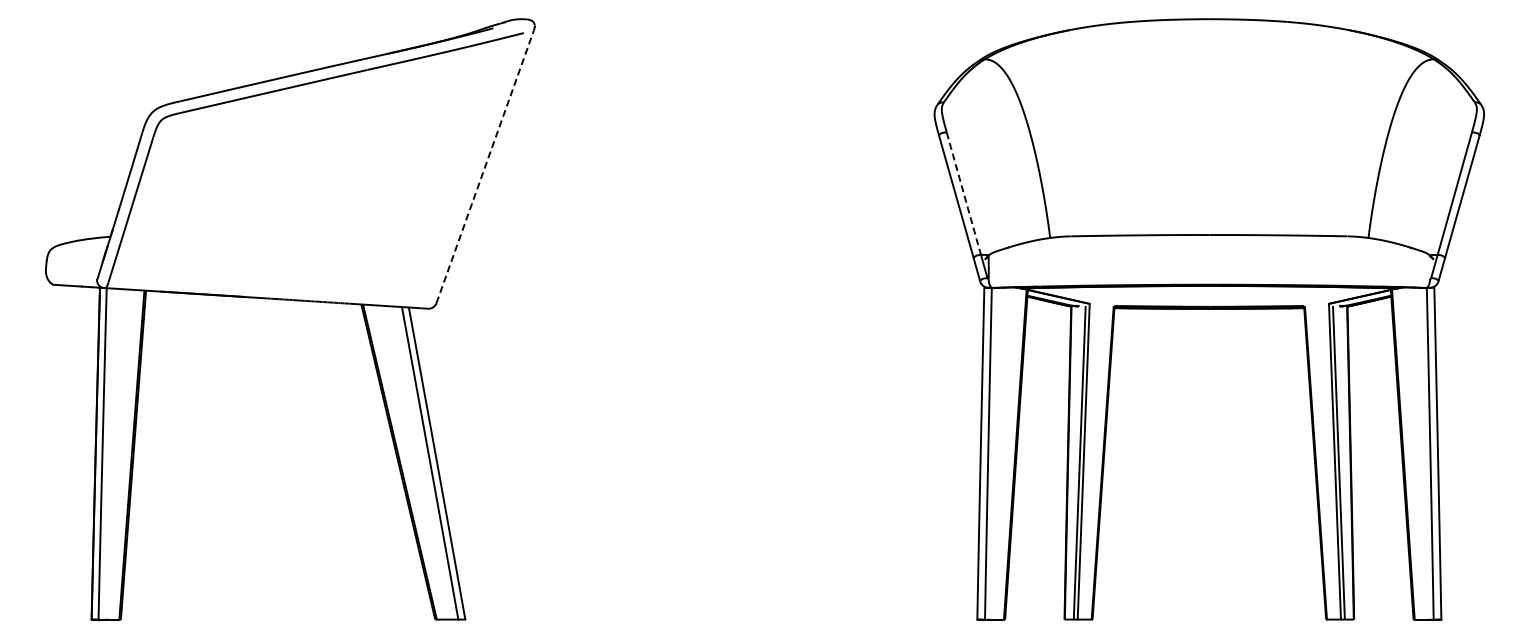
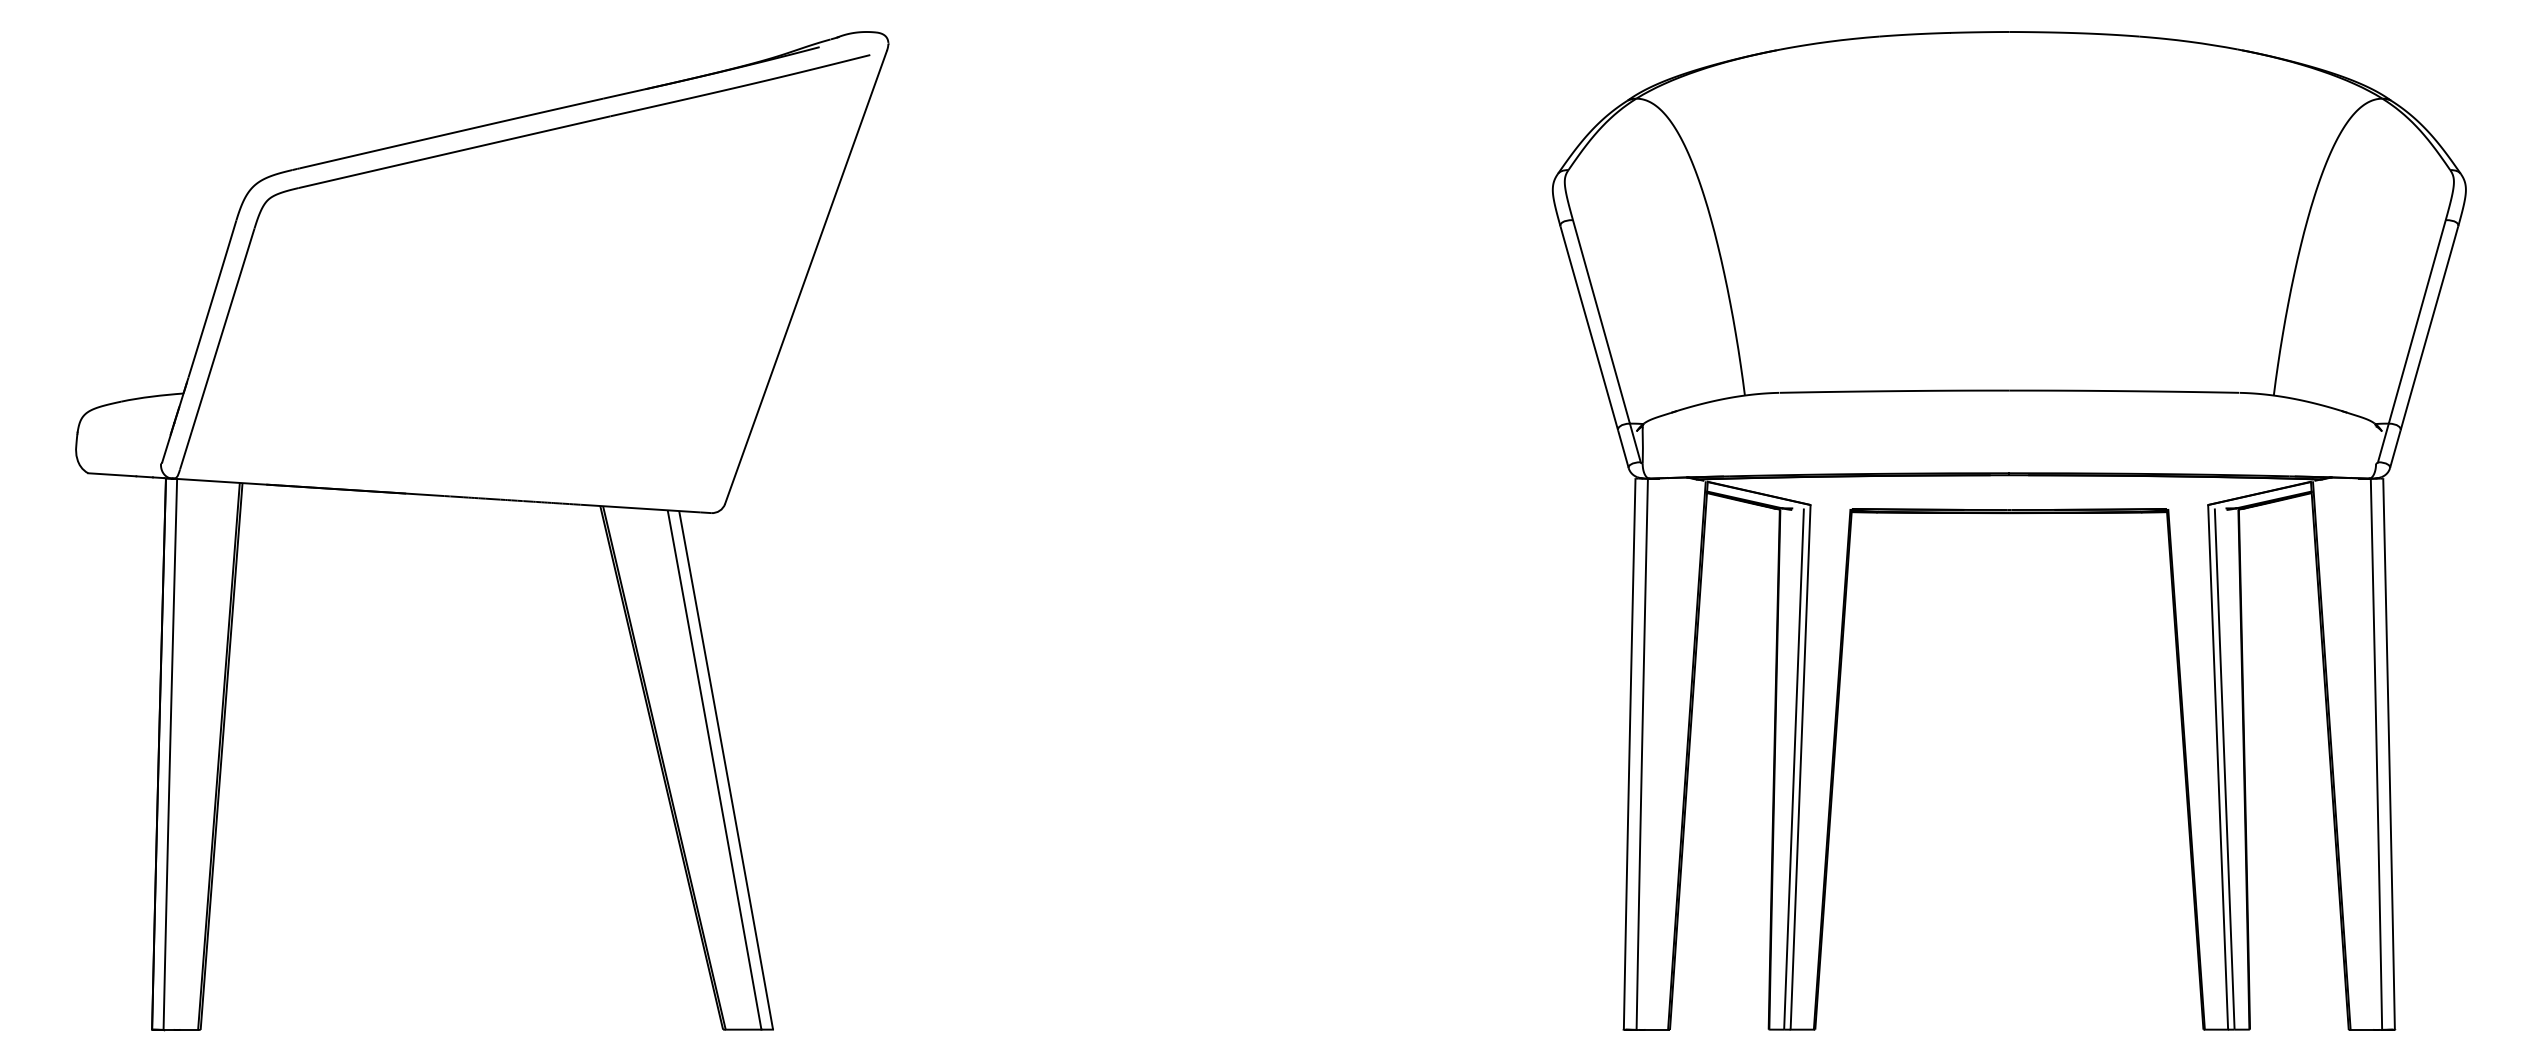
line: (485, 166) -> (806, 276), dashed -> solid
arc: (963, 193) -> (1600, 321), dashed -> solid

